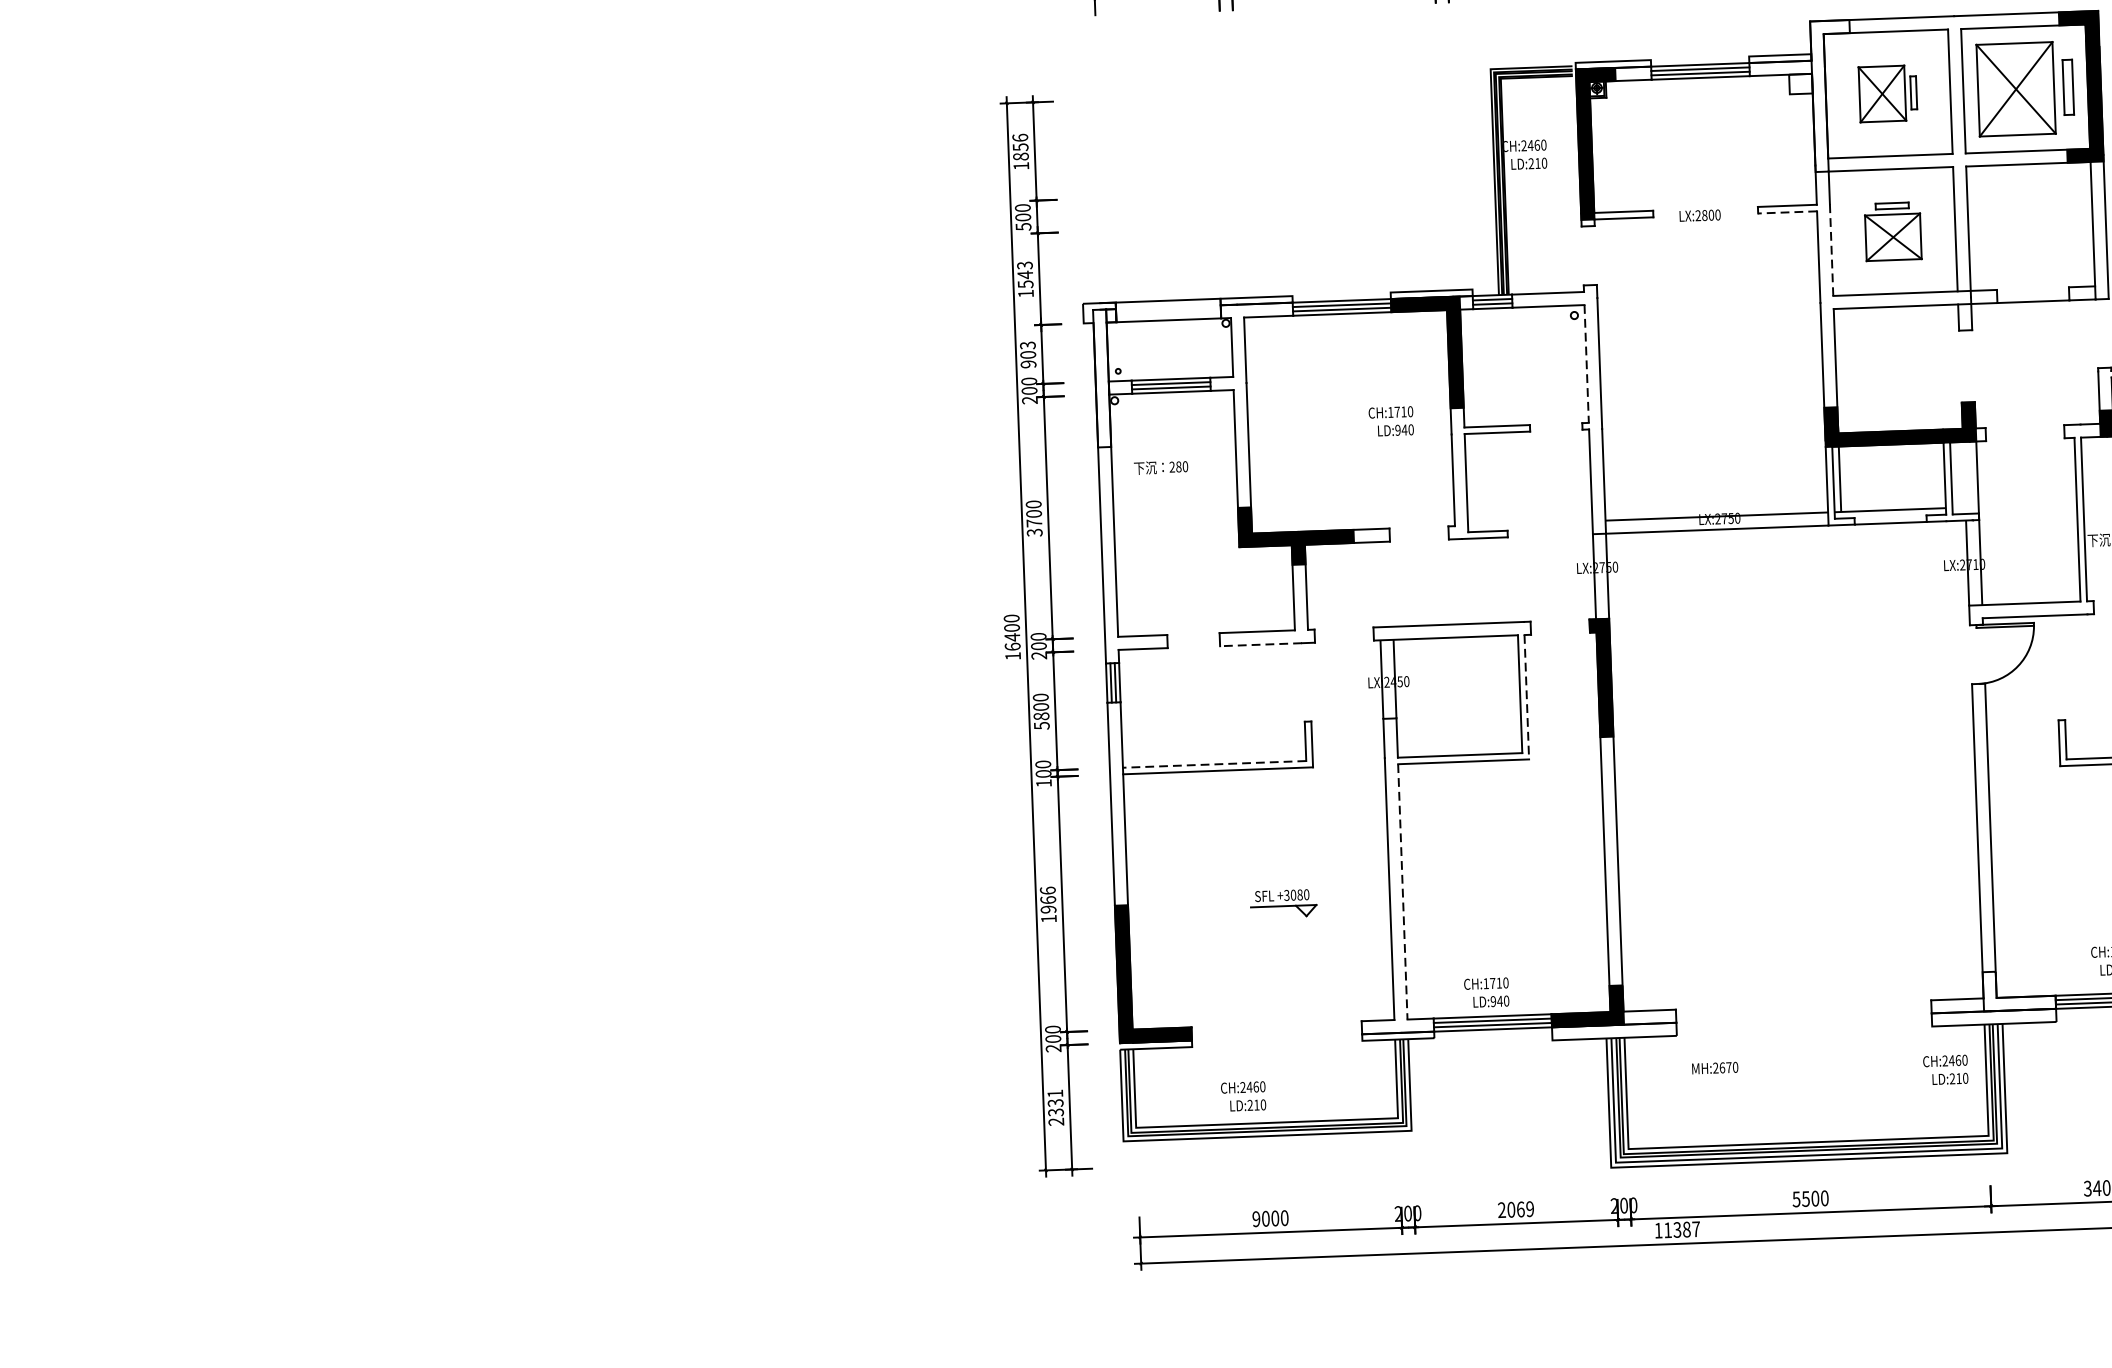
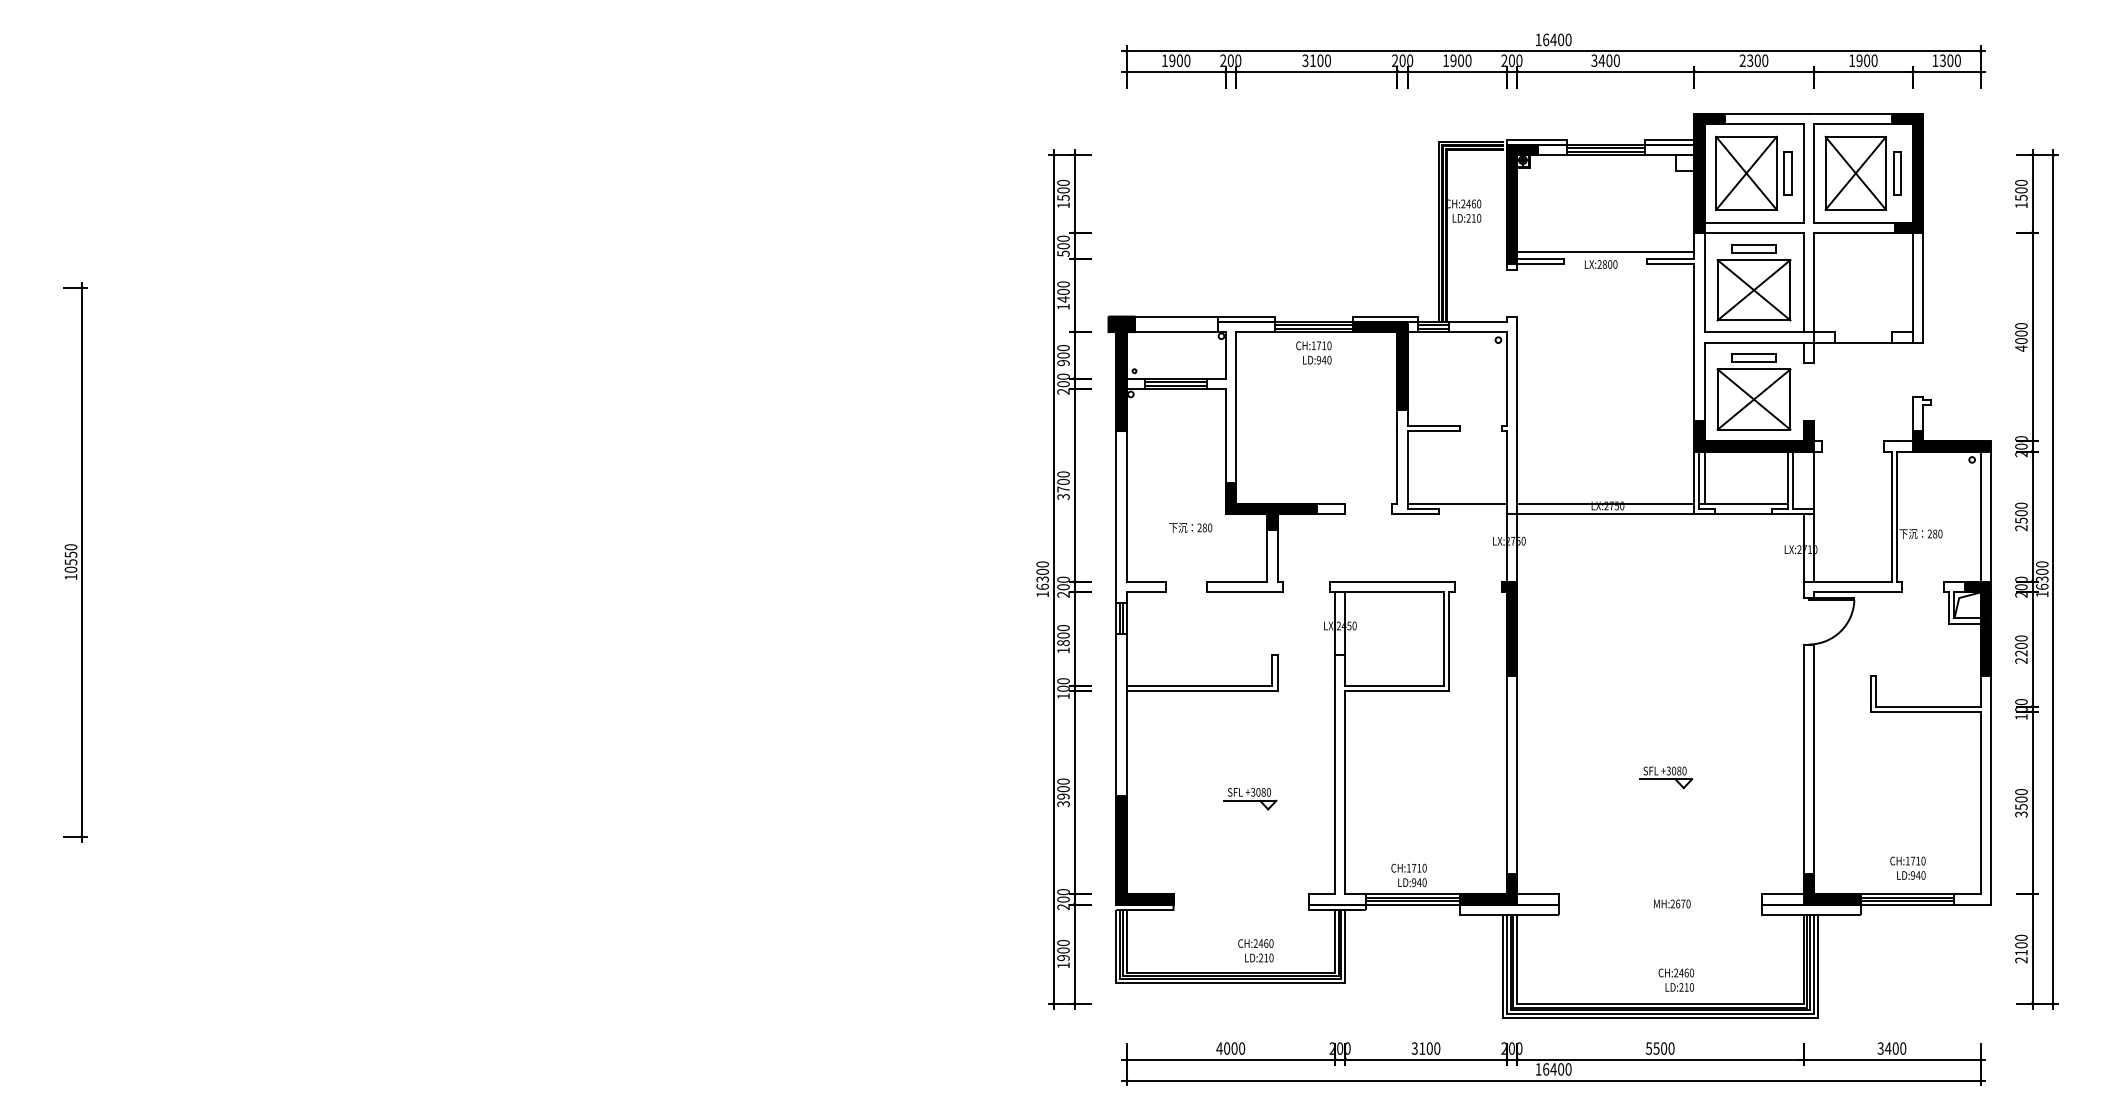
part: (1887, 92) -> (1753, 172), size x1.67
fill: (1832, 96) -> (1709, 173), added
text: (1020, 147) -> (1063, 190), 1856 -> 1500
line: (1704, 199) -> (1605, 251), added
line: (1787, 212) -> (1670, 264), dashed -> solid
part: (1892, 231) -> (1753, 282), size x1.67
line: (1831, 251) -> (1704, 296), dashed -> solid
text: (1025, 274) -> (1063, 291), 1543 -> 1400
text: (1027, 346) -> (1063, 348), 903 -> 900
line: (1586, 364) -> (1506, 379), dashed -> solid
part: (1897, 368) -> (1753, 391), added
fill: (1101, 374) -> (1121, 373), added
text: (1390, 420) -> (1313, 352), moved
text: (1160, 467) -> (1190, 527), moved
line: (1529, 522) -> (1456, 503), added
text: (1012, 637) -> (1042, 579), 16400 -> 16300
line: (1260, 644) -> (1239, 592), dashed -> solid
line: (1526, 697) -> (1449, 642), dashed -> solid
text: (1041, 725) -> (1063, 650), 5800 -> 1800
line: (1214, 764) -> (1199, 686), dashed -> solid
part: (1804, 857) -> (1665, 777), added
line: (1402, 891) -> (1345, 792), dashed -> solid
text: (1048, 904) -> (1063, 792), 1966 -> 3900
fill: (2018, 989) -> (1831, 888), added
text: (1715, 1067) -> (1672, 903), moved
text: (1944, 1069) -> (1675, 979), moved
text: (1243, 1096) -> (1255, 950), moved
text: (1055, 1108) -> (1063, 954), 2331 -> 1900
text: (1515, 1209) -> (1425, 1048), 2069 -> 3100
text: (1256, 1219) -> (1219, 1048), 9000 -> 4000
text: (1682, 1229) -> (1557, 1069), 11387 -> 16400

